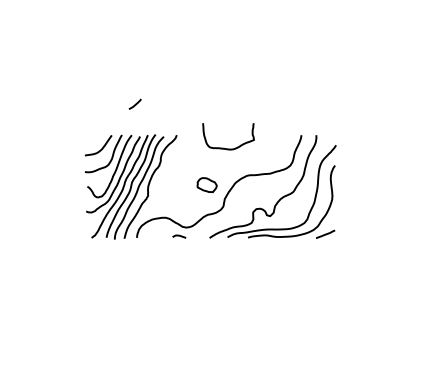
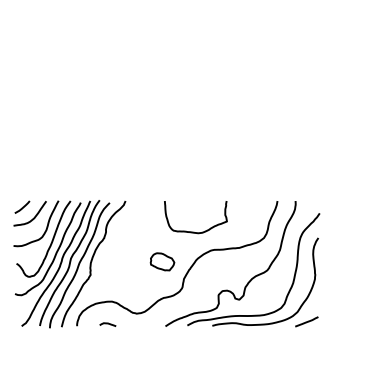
line: (135, 103) -> (22, 206), moved
curve: (228, 148) -> (195, 231), moved
curve: (179, 236) -> (108, 324), moved

